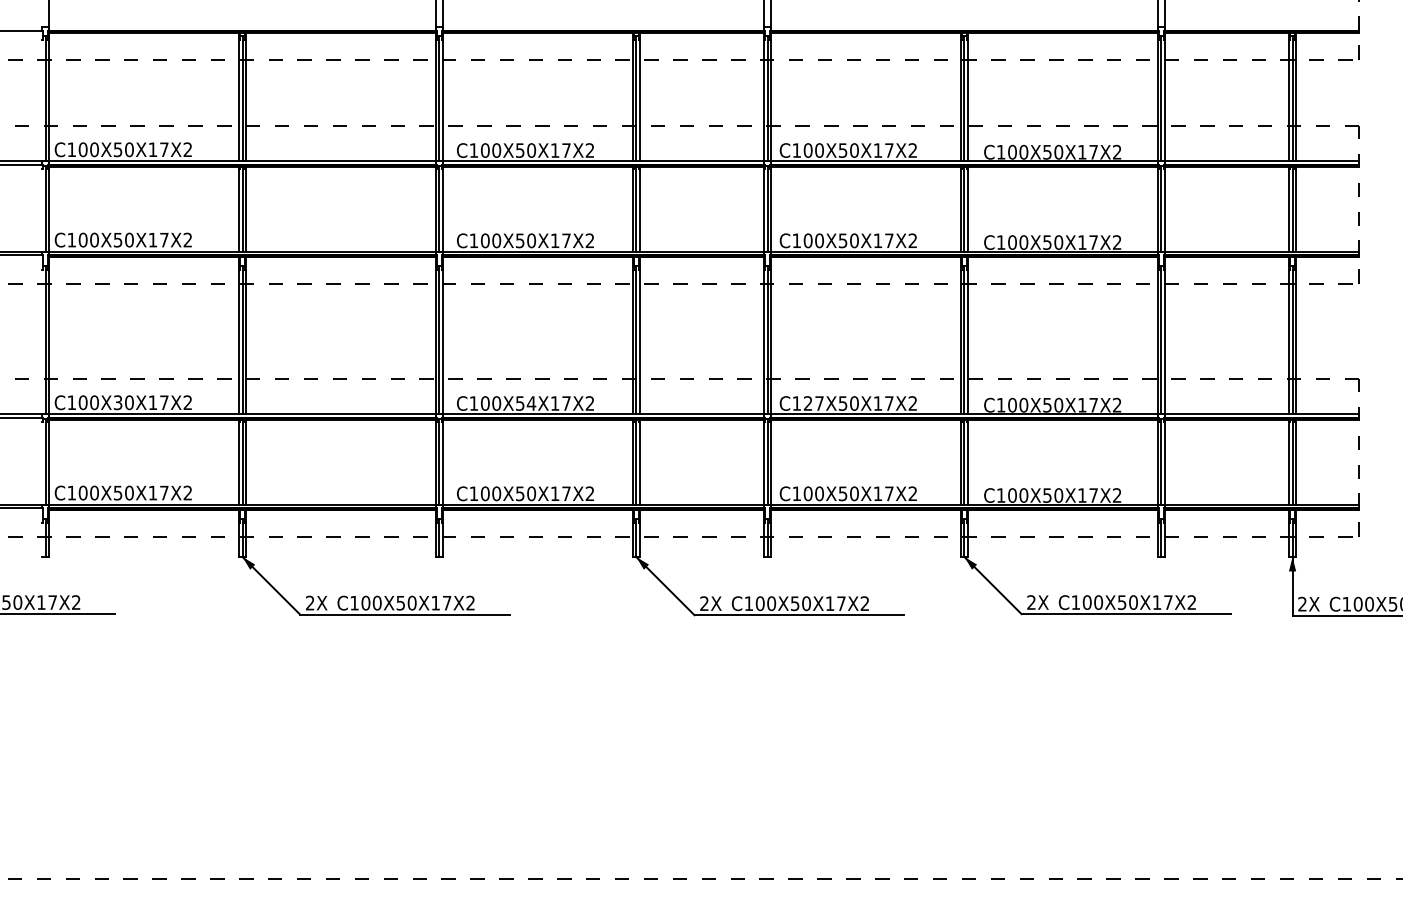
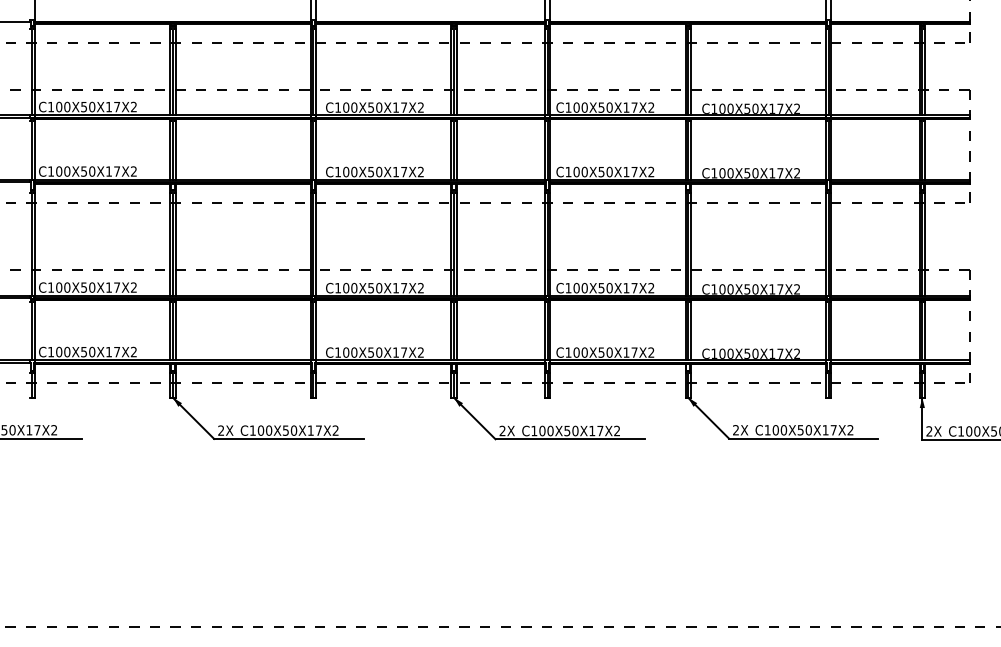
text: (118, 402) -> (84, 287), C100X30X17X2 -> C100X50X17X2
text: (531, 403) -> (379, 288), C100X54X17X2 -> C100X50X17X2
text: (813, 403) -> (580, 288), C127X50X17X2 -> C100X50X17X2

